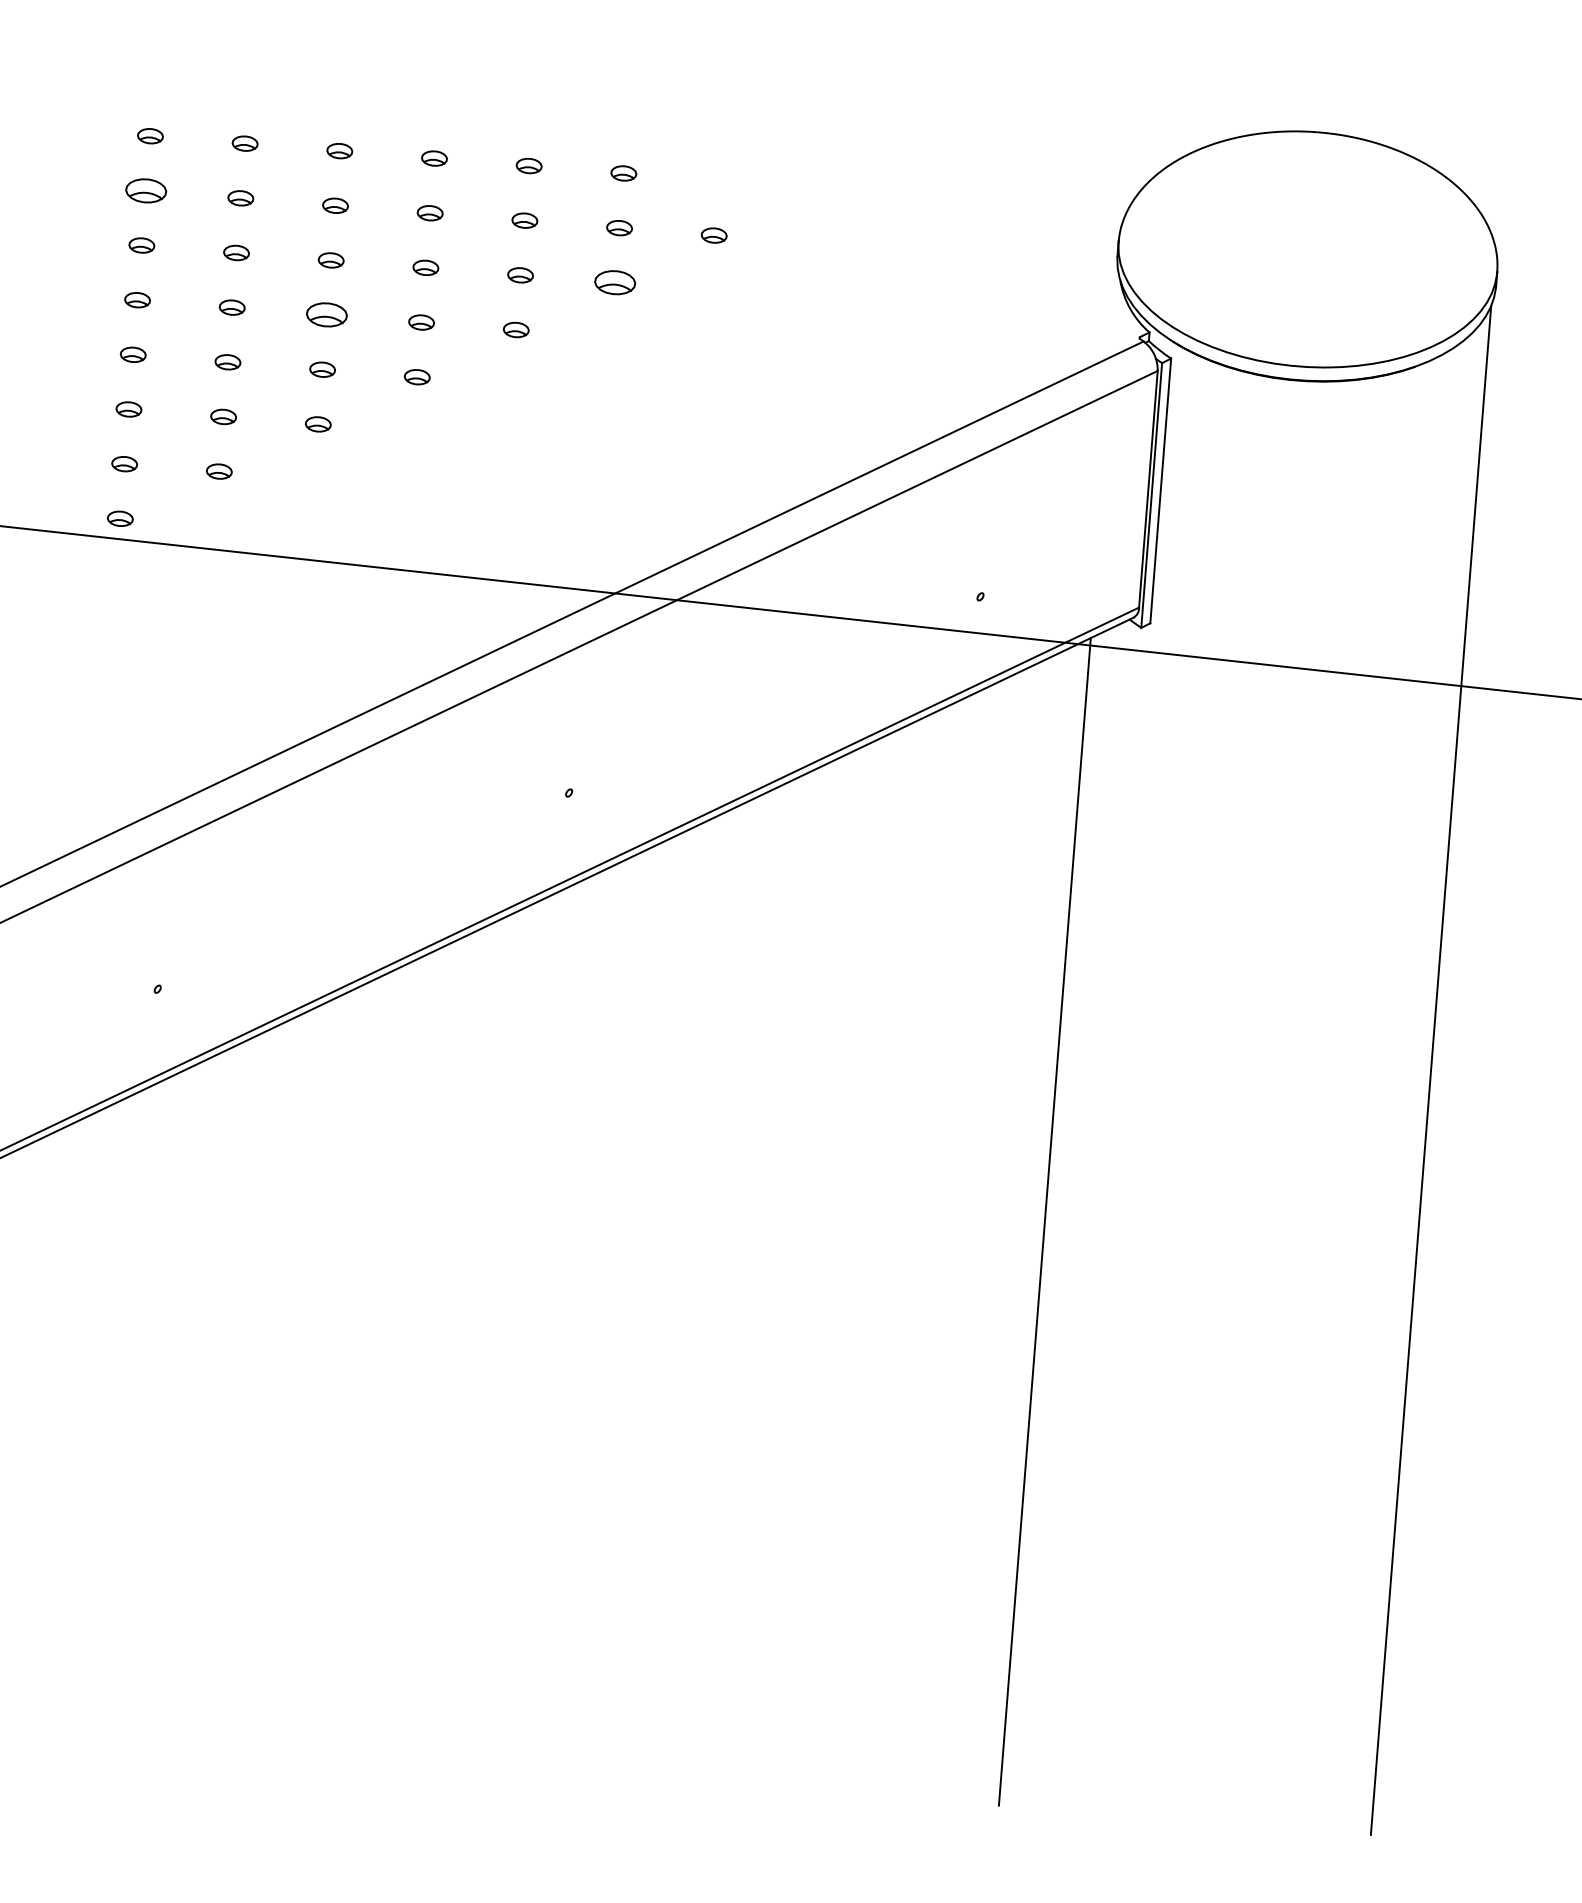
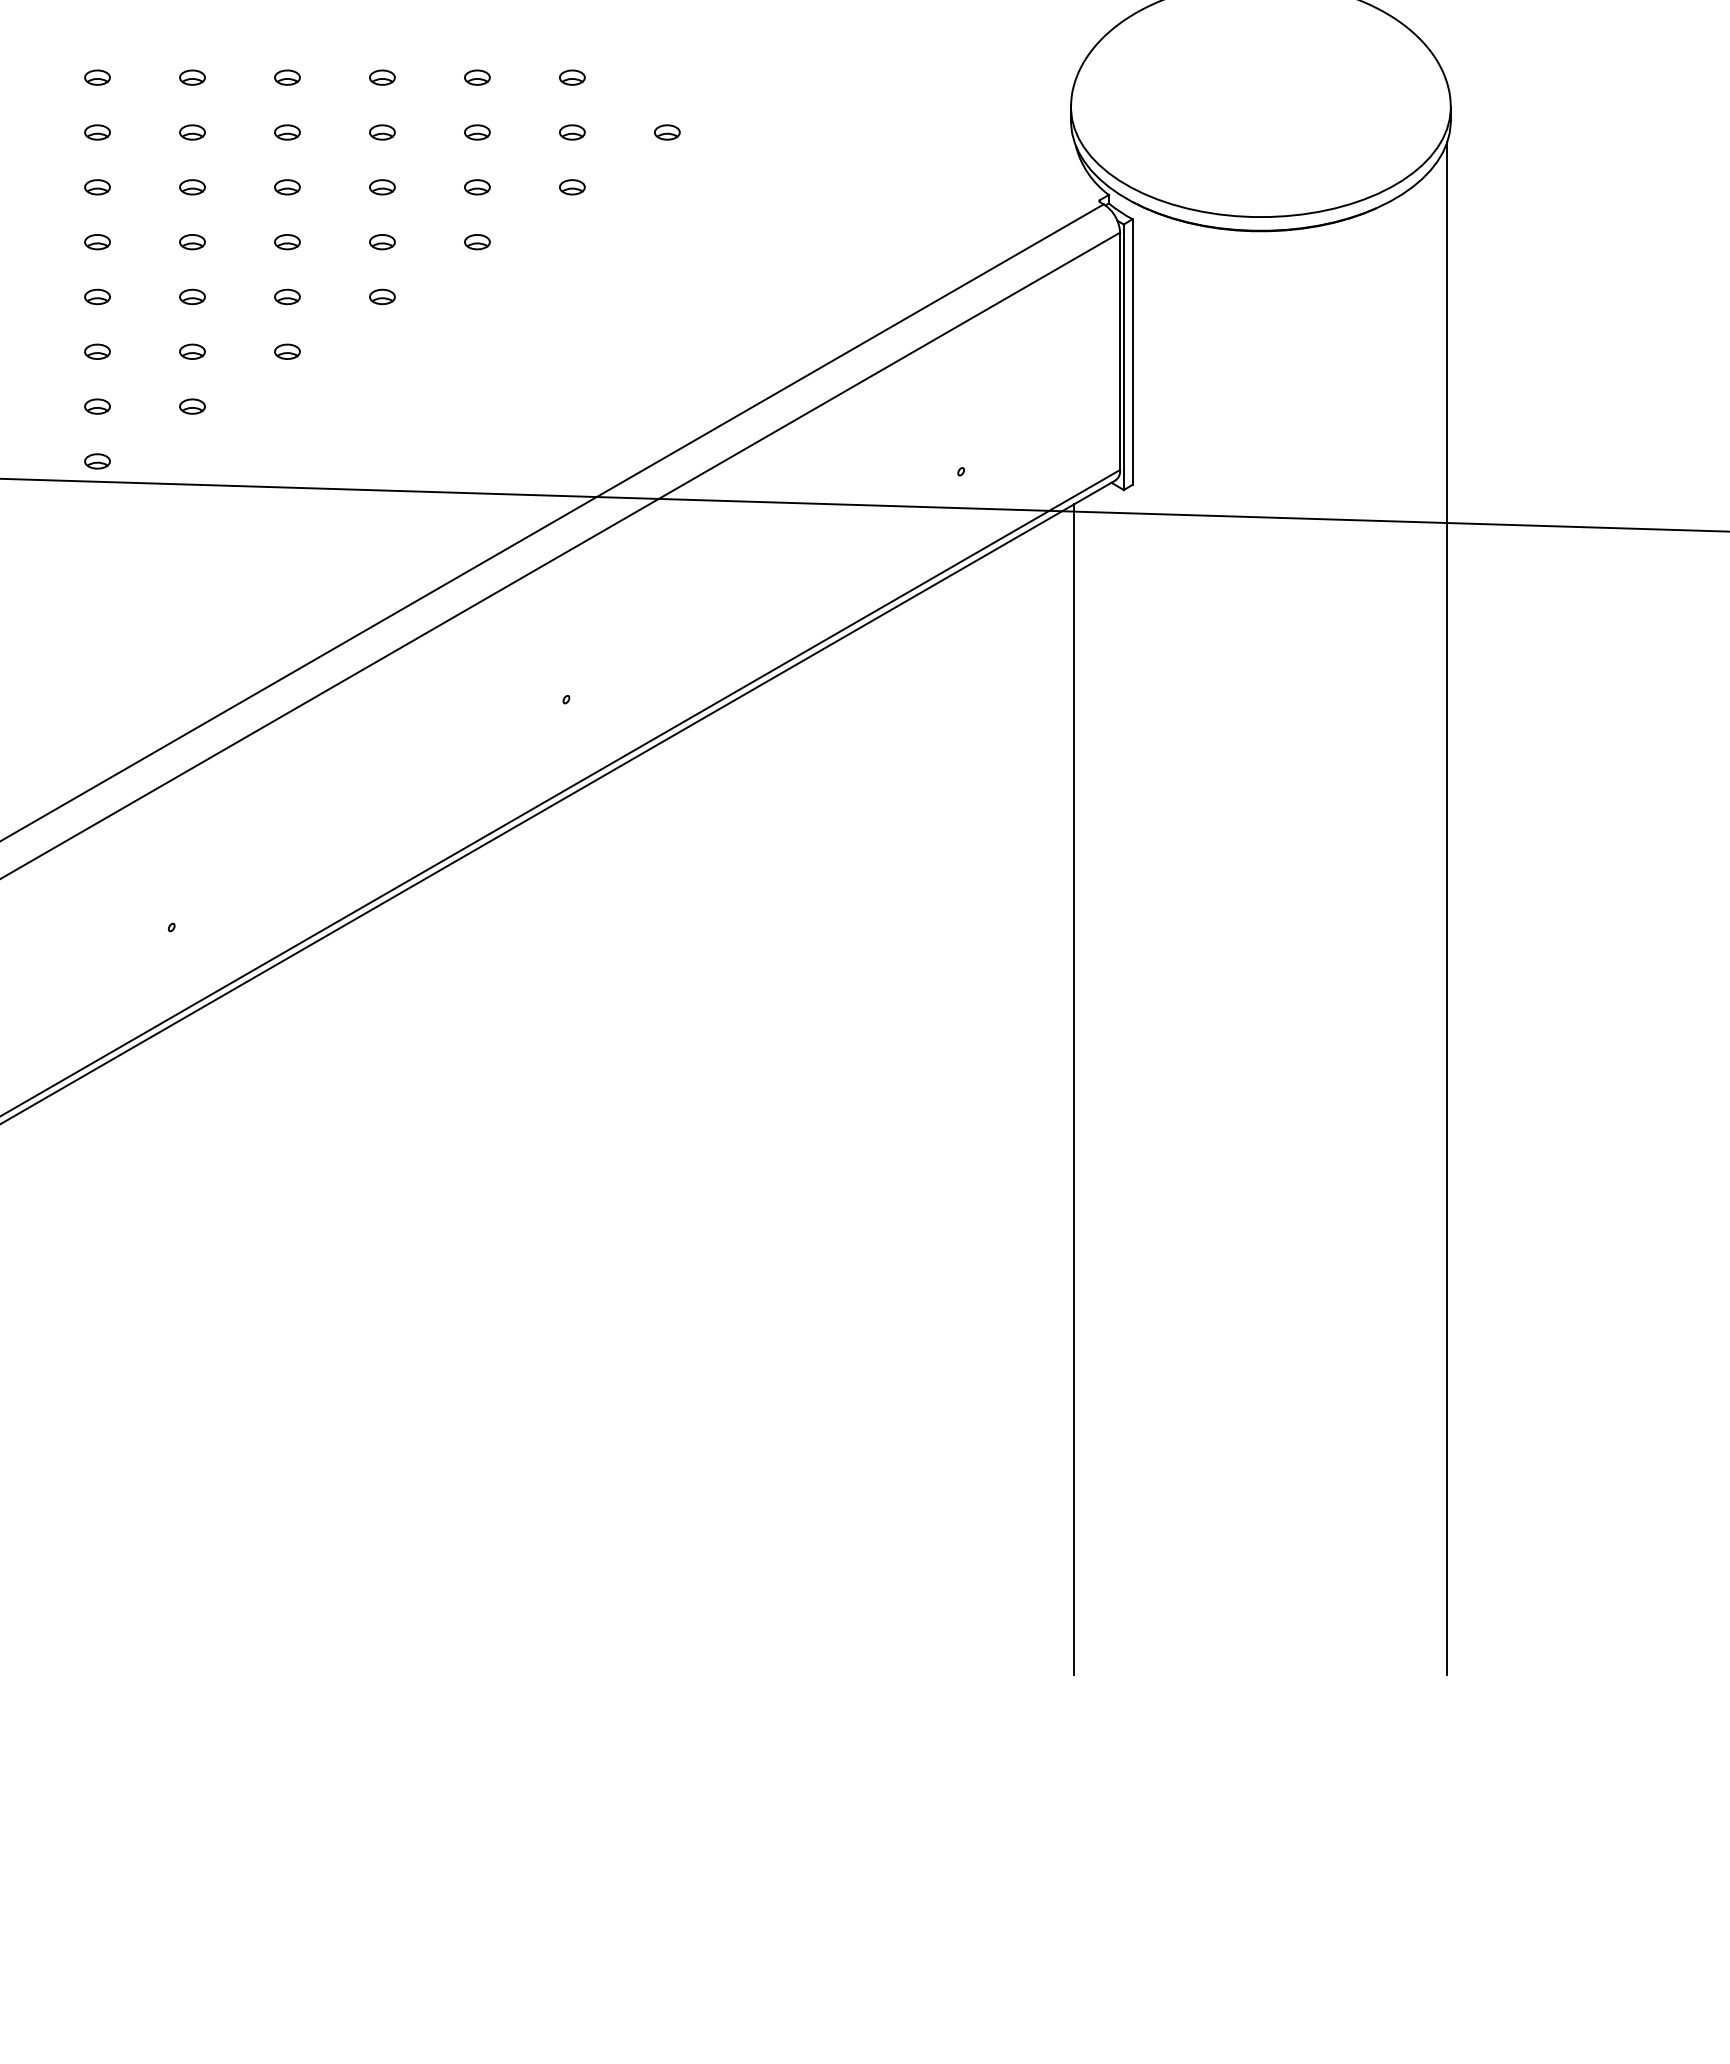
part: (146, 190) -> (97, 132), size x0.62
part: (615, 282) -> (572, 187), size x0.62
part: (326, 315) -> (287, 242), size x0.62

